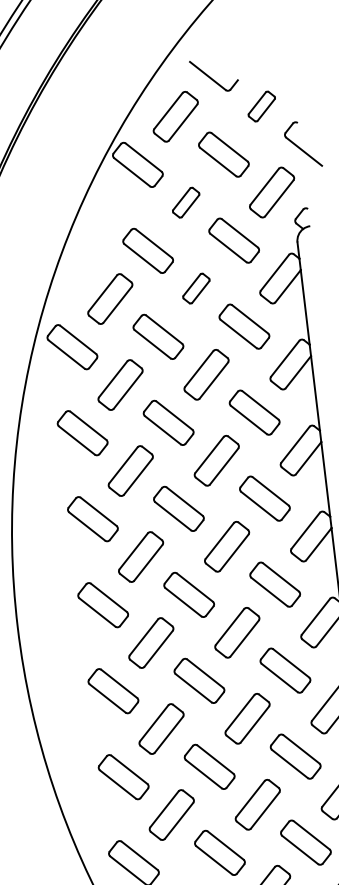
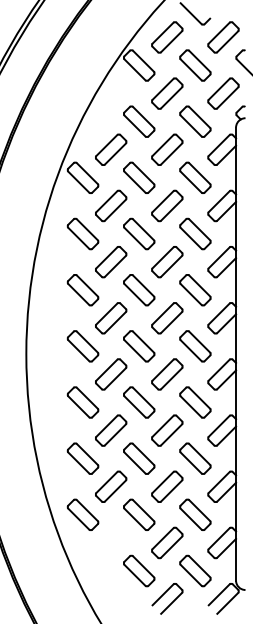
part: (261, 106) -> (223, 37), size x1.67
part: (186, 202) -> (167, 93), size x1.67
part: (196, 288) -> (167, 149), size x1.67

